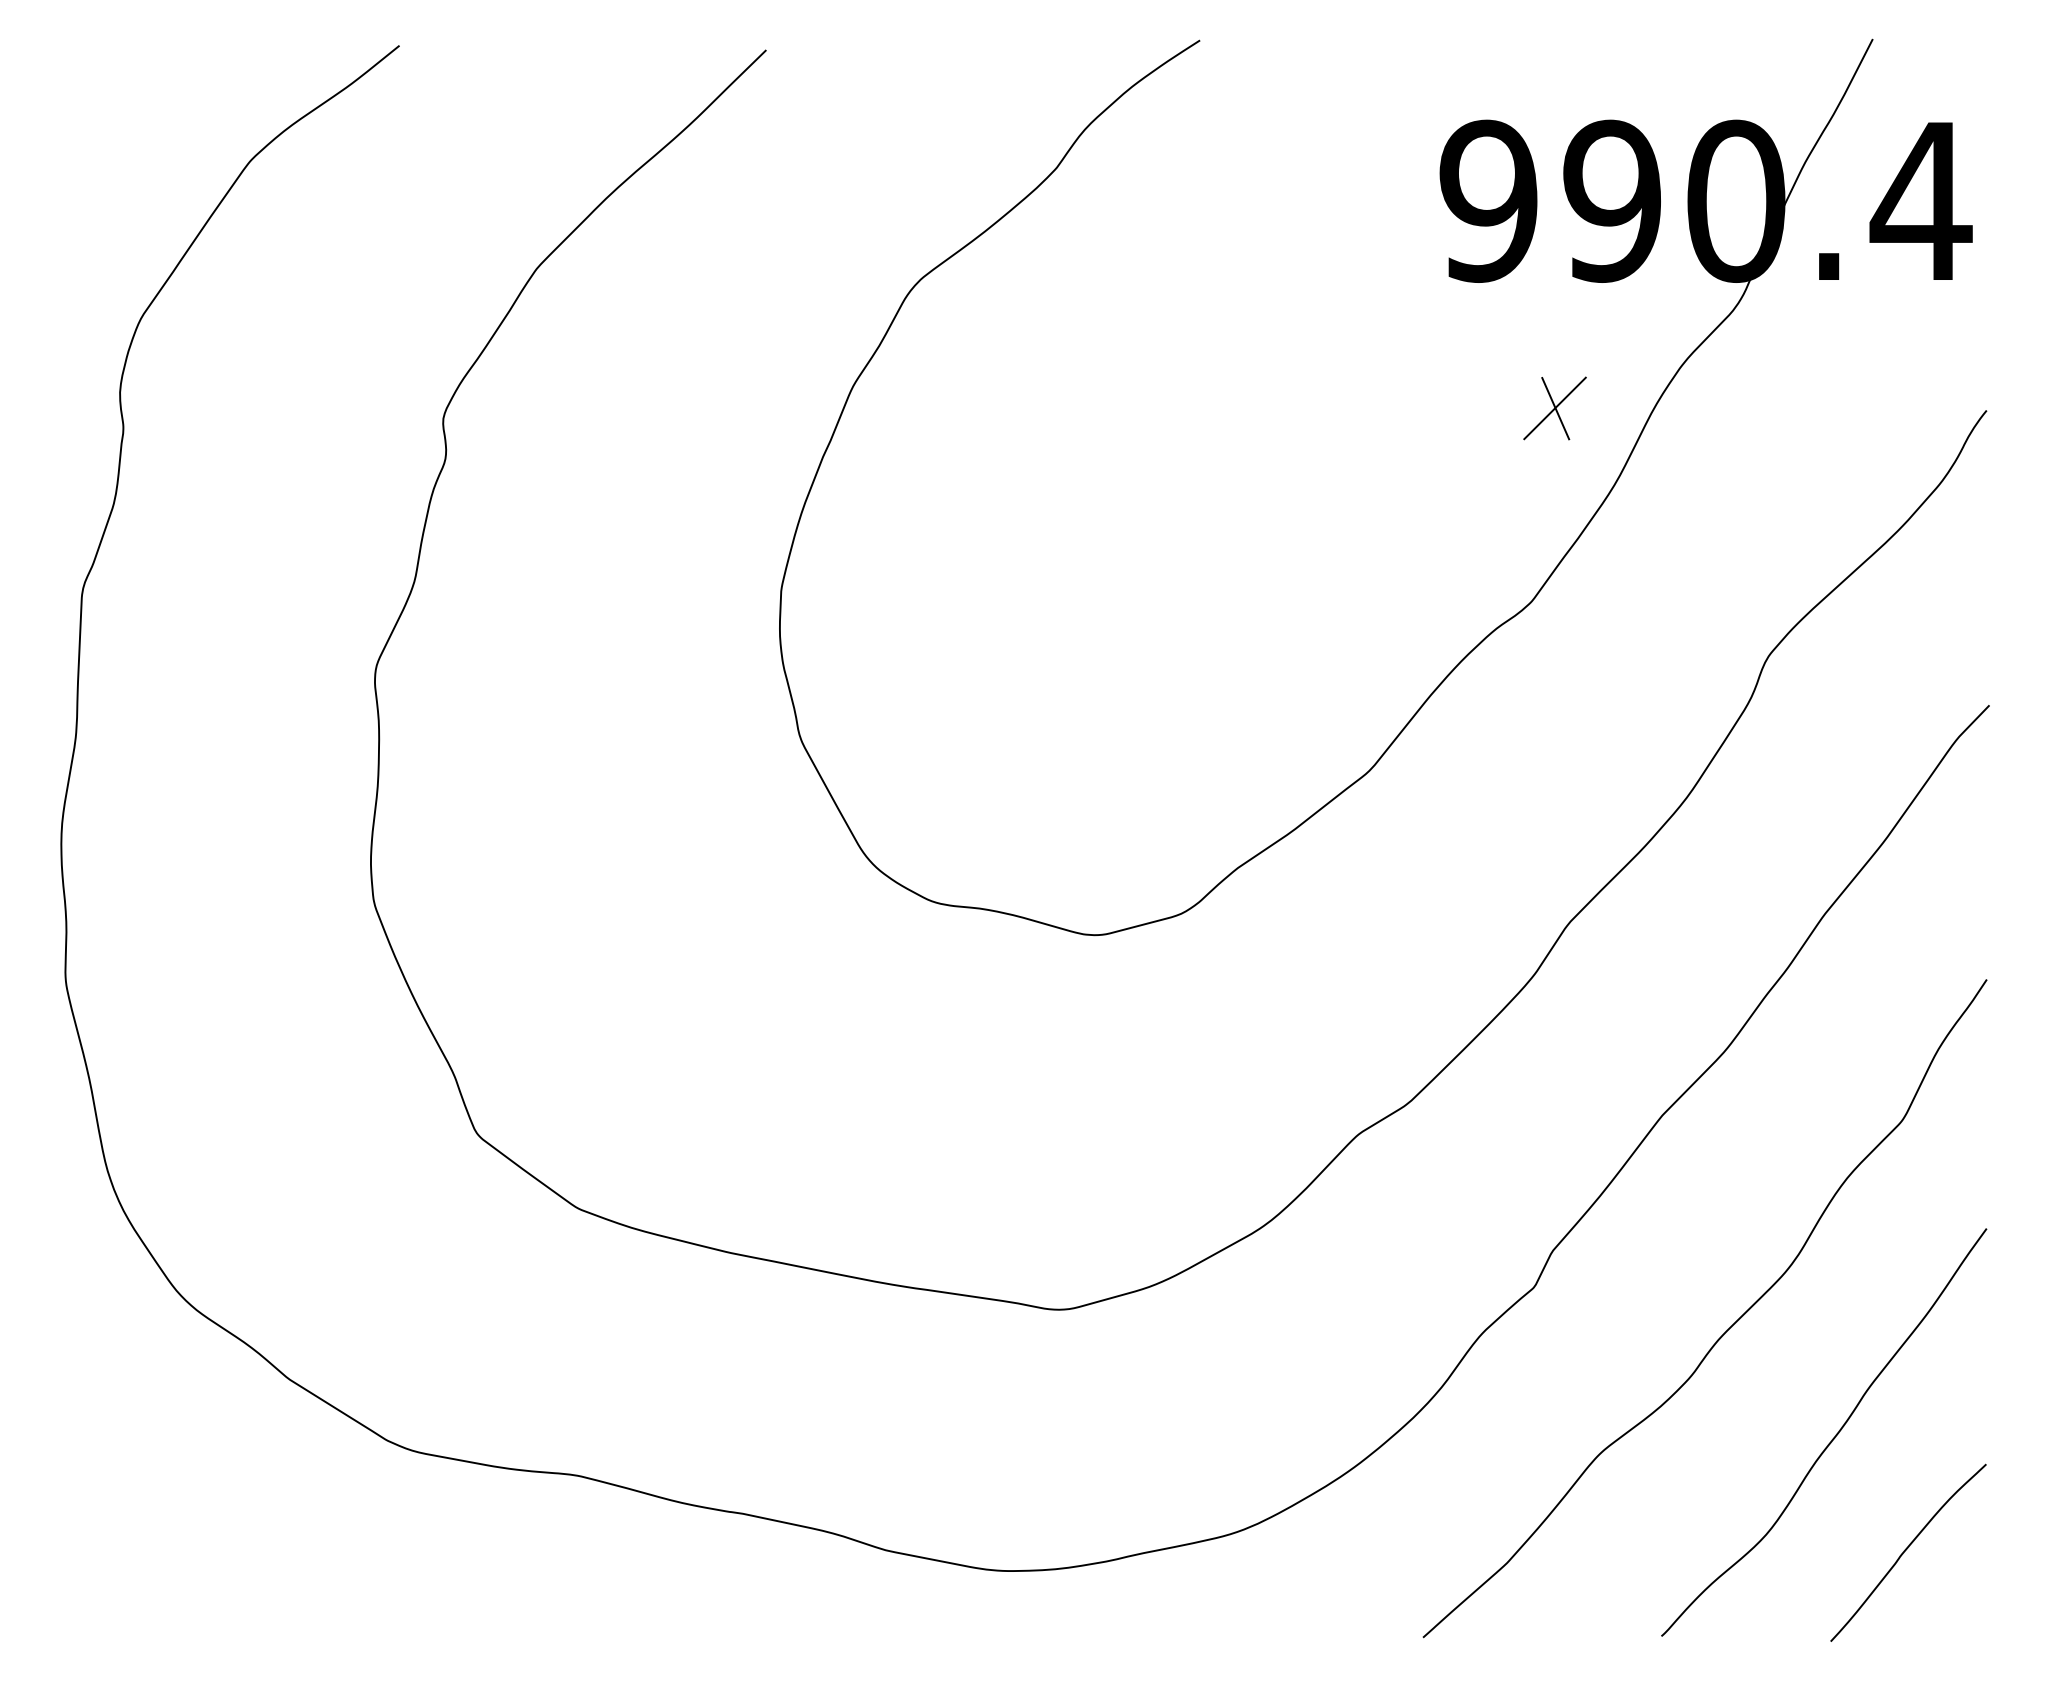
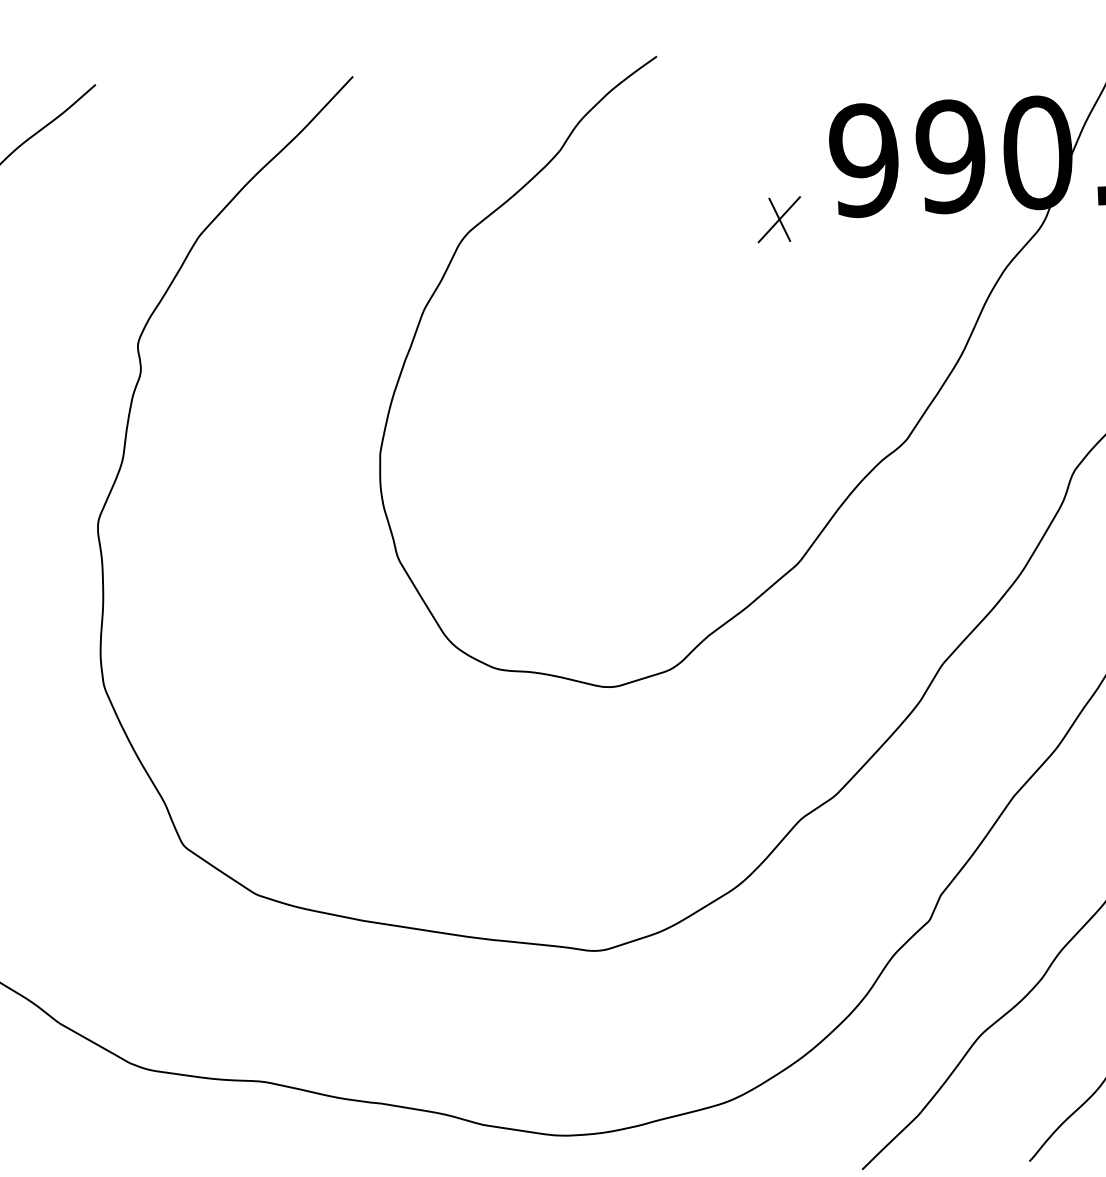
part: (1554, 408) -> (778, 219), moved

